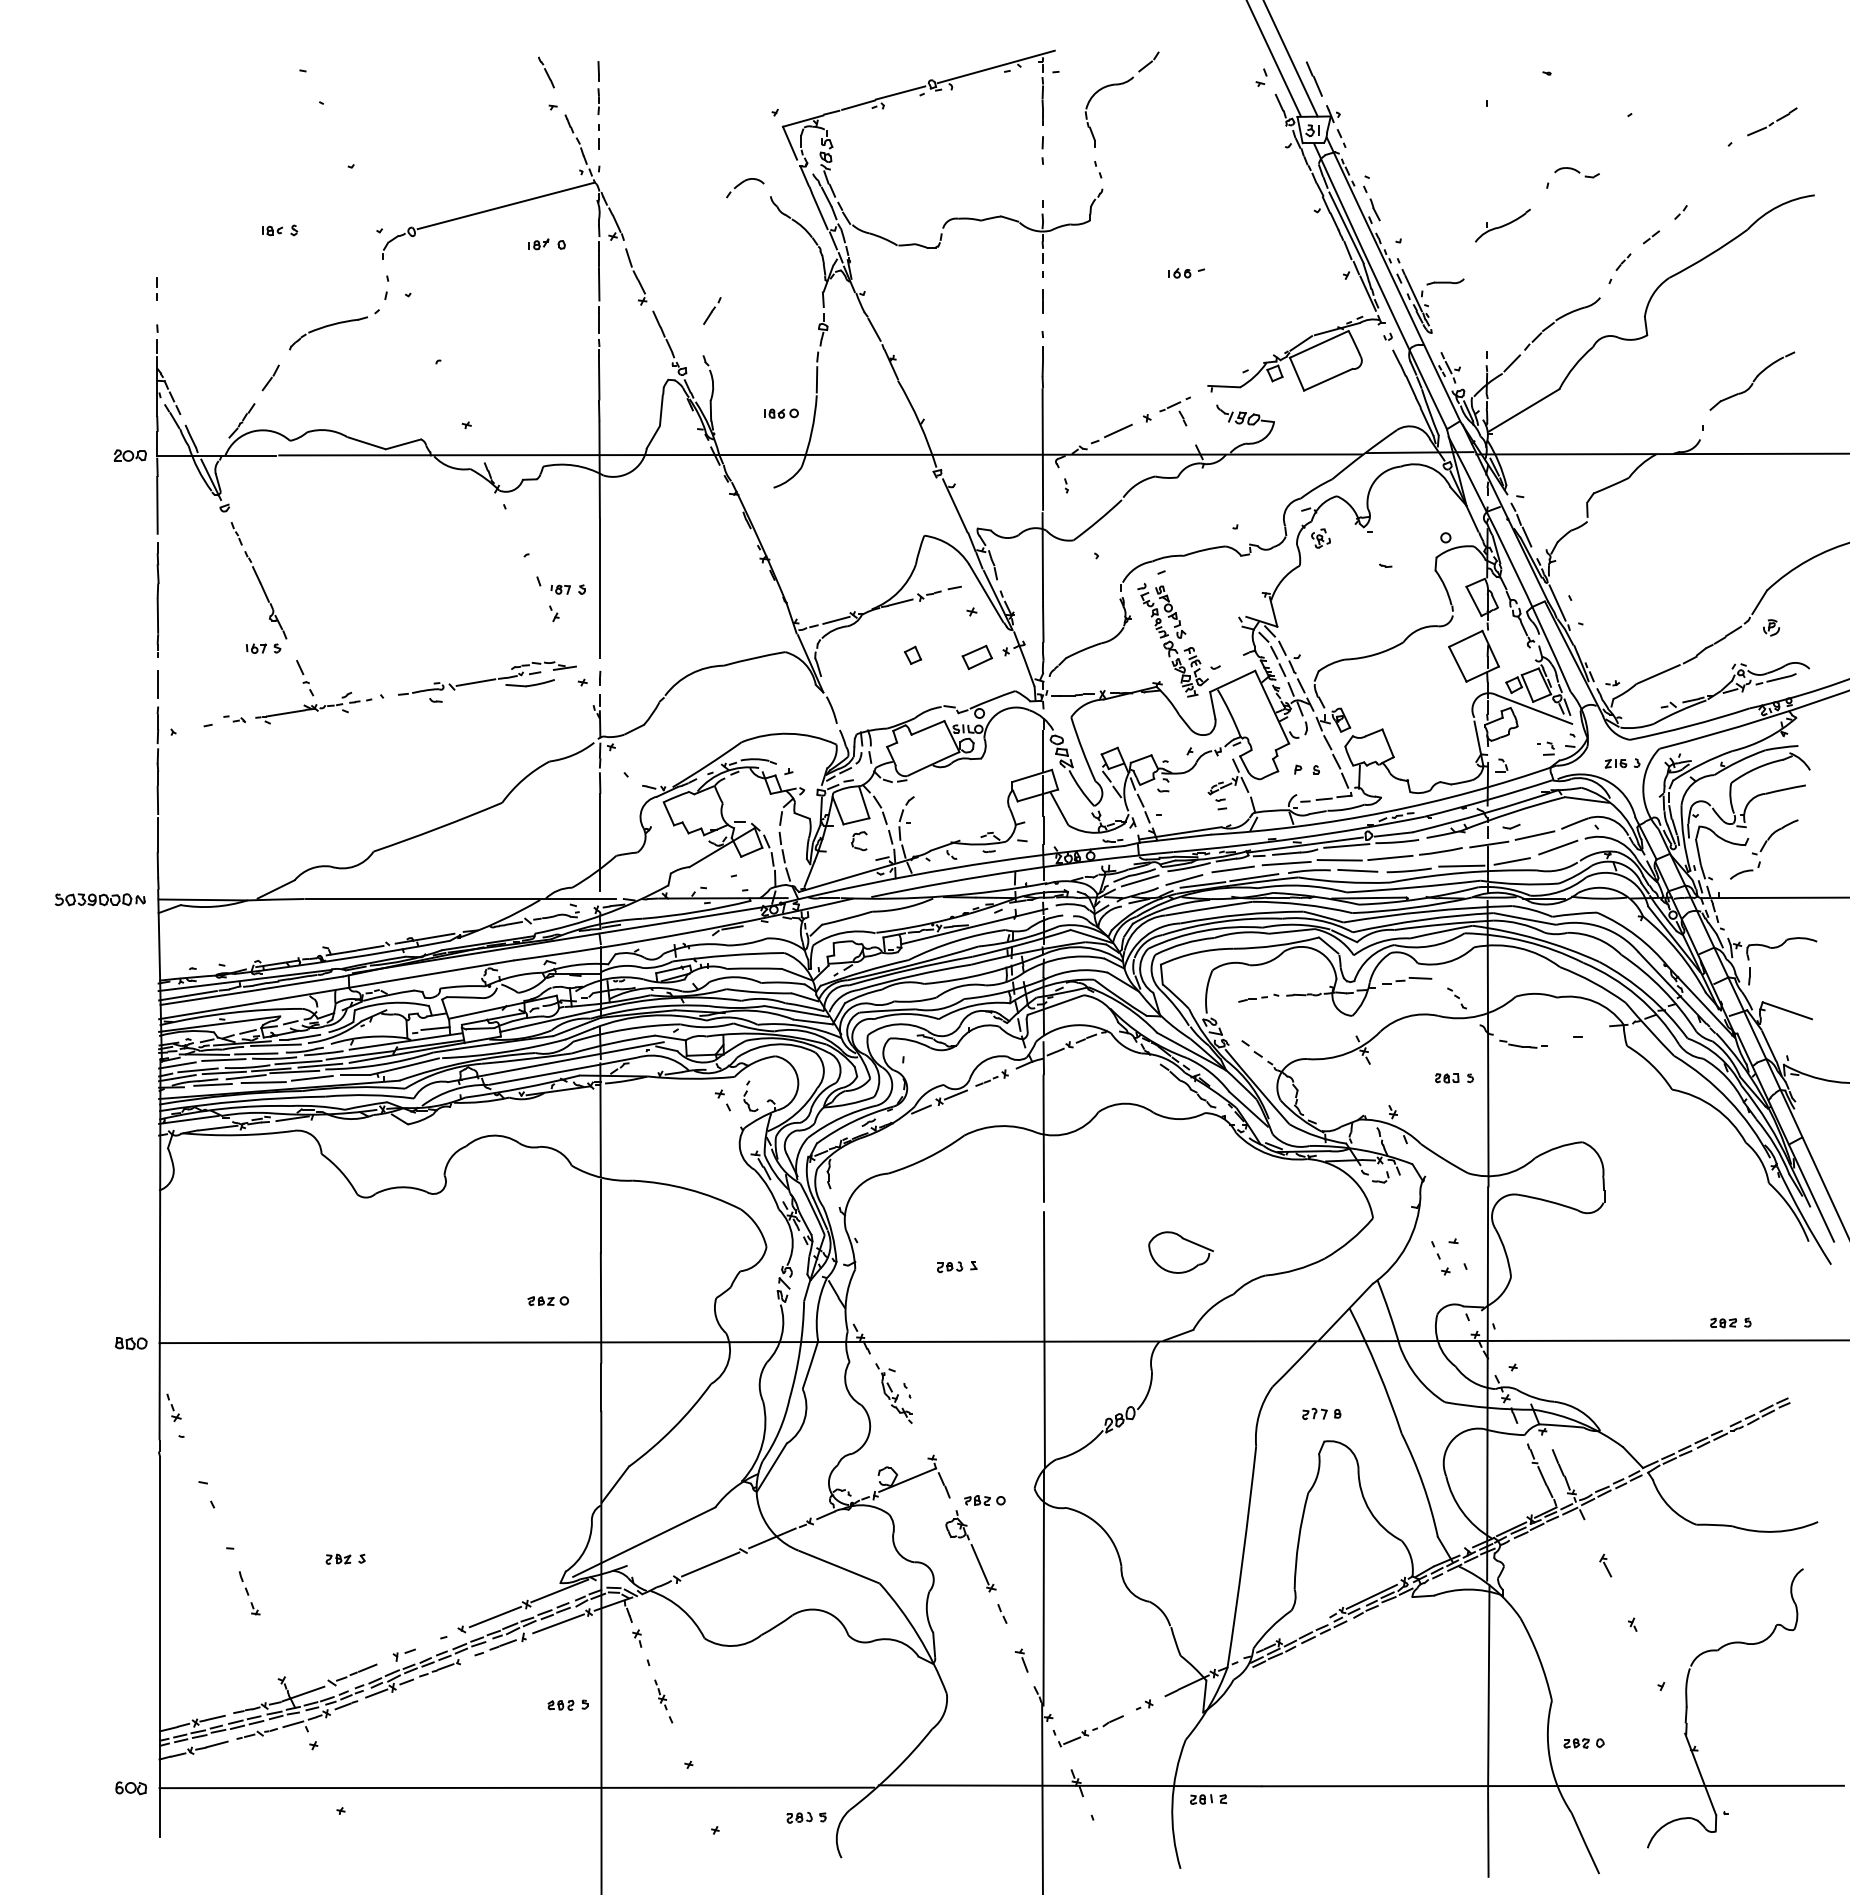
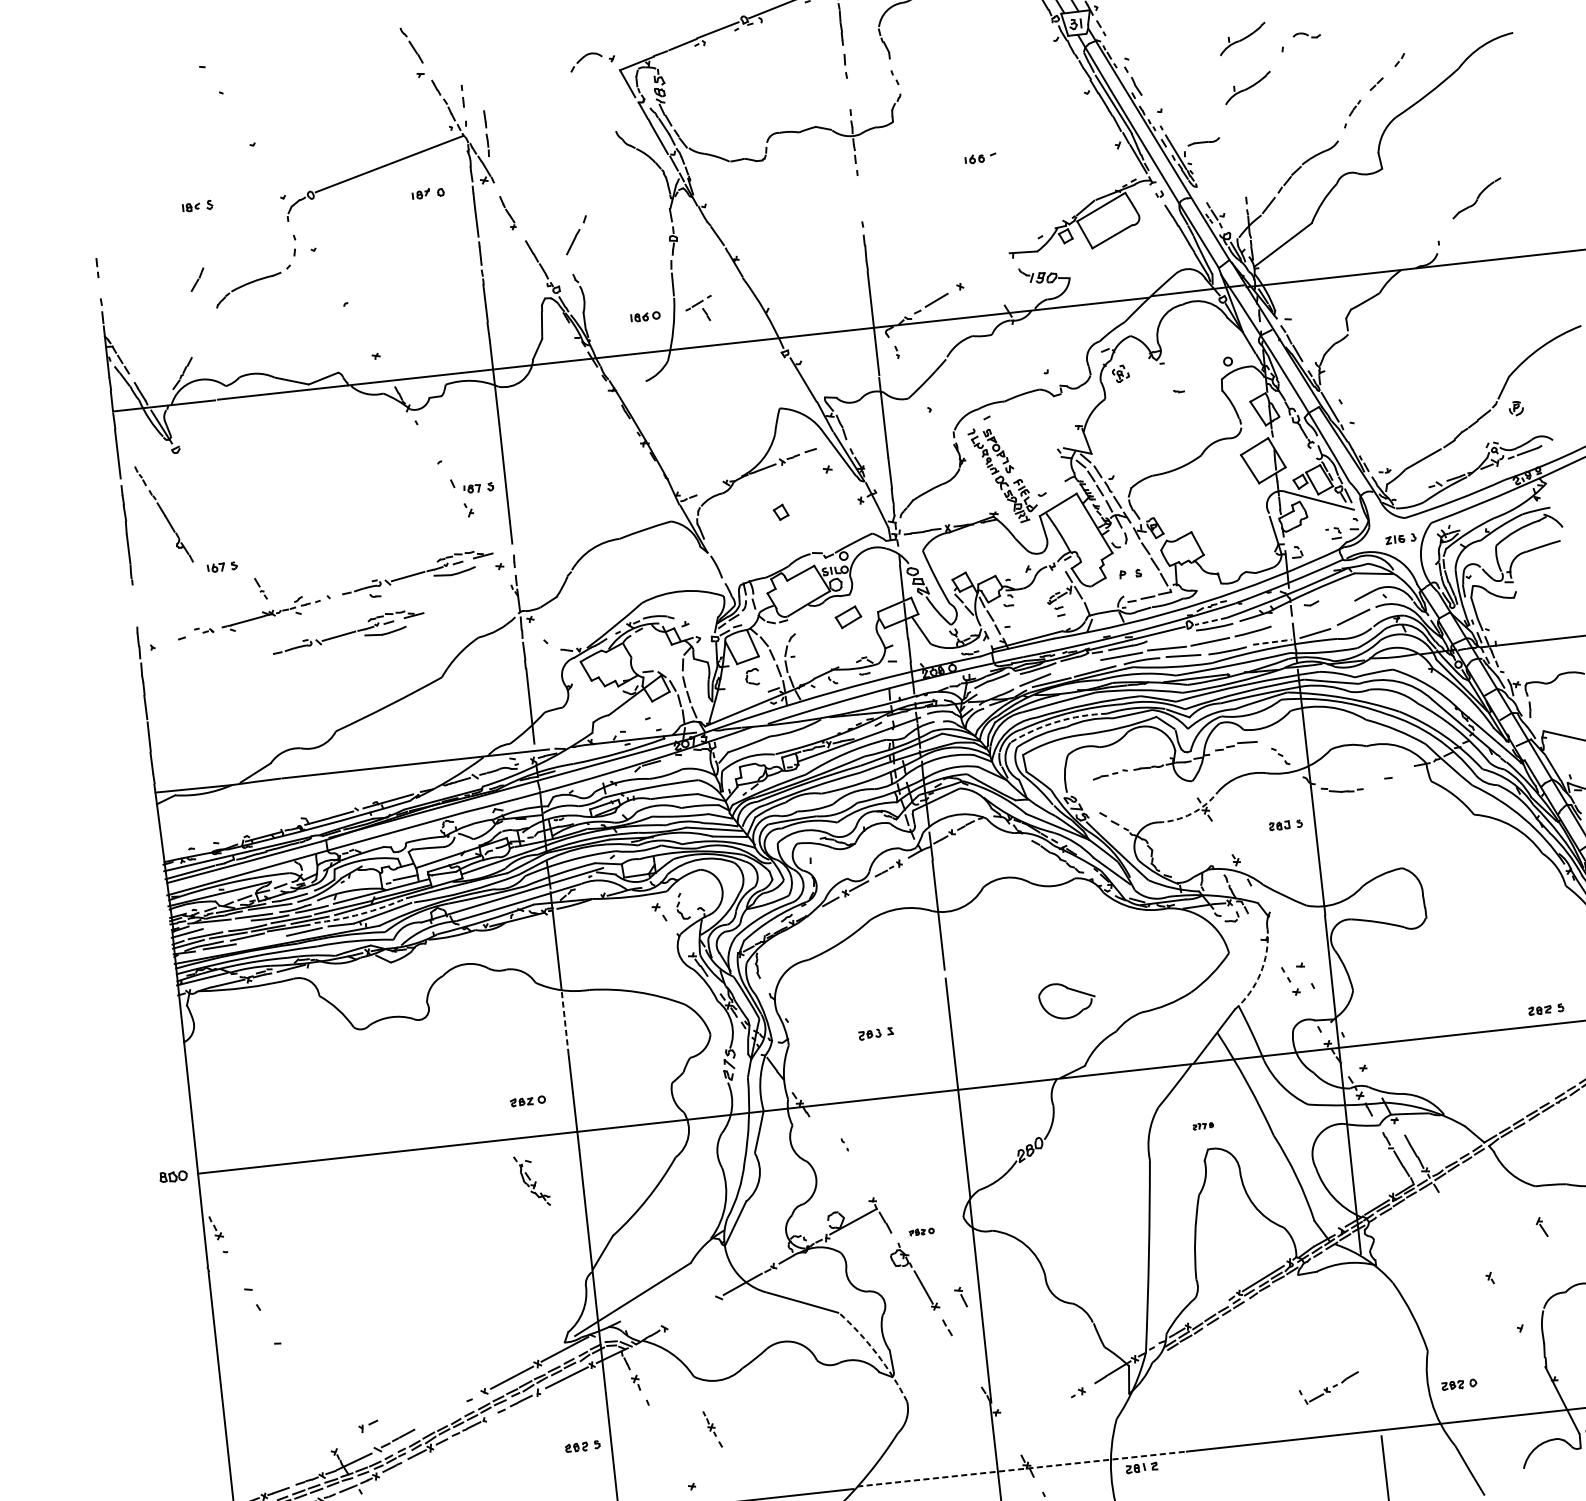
part: (546, 72) -> (411, 45), size x1.4
line: (598, 88) -> (486, 134), moved
part: (1502, 168) -> (1242, 38), added
part: (1576, 172) -> (1306, 35), size x0.7
part: (745, 188) -> (586, 62), moved
part: (636, 276) -> (508, 212), size x0.7
line: (1042, 301) -> (859, 196), removed
part: (712, 310) -> (576, 234), size x1.6
part: (270, 377) -> (197, 279), moved
part: (1752, 380) -> (1476, 197), size x0.7
part: (1174, 411) -> (698, 309), moved
part: (129, 455) -> (89, 413), removed
part: (258, 580) -> (163, 514), moved
line: (836, 619) -> (712, 488), removed
part: (976, 657) -> (847, 617), moved
part: (305, 678) -> (261, 588), size x0.7
line: (157, 684) -> (134, 607), removed
part: (400, 738) -> (348, 631), added
line: (1393, 834) -> (1210, 621), solid -> dashed
line: (1534, 835) -> (1332, 609), removed
line: (1489, 844) -> (1294, 621), removed
line: (1346, 845) -> (1171, 635), removed
part: (1764, 849) -> (1530, 599), removed
line: (1461, 866) -> (1272, 642), solid -> dashed
line: (1232, 869) -> (1075, 666), removed
line: (1139, 880) -> (996, 684), removed
part: (99, 899) -> (104, 798), removed
arc: (1204, 930) -> (1057, 721), solid -> dashed
arc: (1347, 1053) -> (1191, 813), solid -> dashed
line: (223, 1059) -> (226, 924), removed
arc: (379, 1064) -> (360, 913), solid -> dashed
line: (263, 1082) -> (262, 940), removed
line: (600, 1216) -> (564, 1023), solid -> dashed
arc: (1406, 1245) -> (1260, 973), solid -> dashed
part: (893, 1393) -> (531, 1181), moved
part: (1321, 1413) -> (1202, 1125), size x0.6
part: (984, 1500) -> (921, 1231), size x0.7
part: (345, 1558) -> (377, 1341), removed
line: (710, 1564) -> (691, 1312), removed
part: (1605, 1565) -> (1541, 1227), moved
part: (249, 1593) -> (298, 1380), removed
arc: (918, 1635) -> (877, 1354), solid -> dashed
part: (403, 1654) -> (367, 1425), moved
part: (1021, 1660) -> (960, 1297), moved
line: (1488, 1687) -> (1372, 1345), removed
part: (663, 1701) -> (712, 1429), moved
part: (1087, 1731) -> (1328, 1388), moved
line: (1070, 1785) -> (1021, 1468), solid -> dashed

